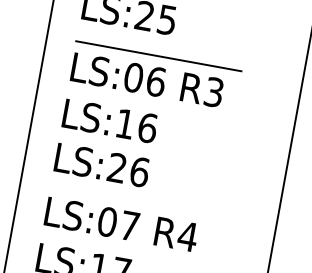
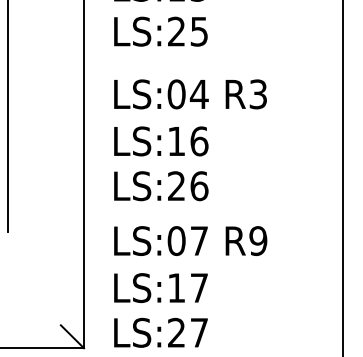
line: (158, 56) -> (197, 68), removed
text: (155, 81) -> (198, 94), LS:06 -> LS:04
text: (186, 236) -> (257, 241), R4 -> R9

